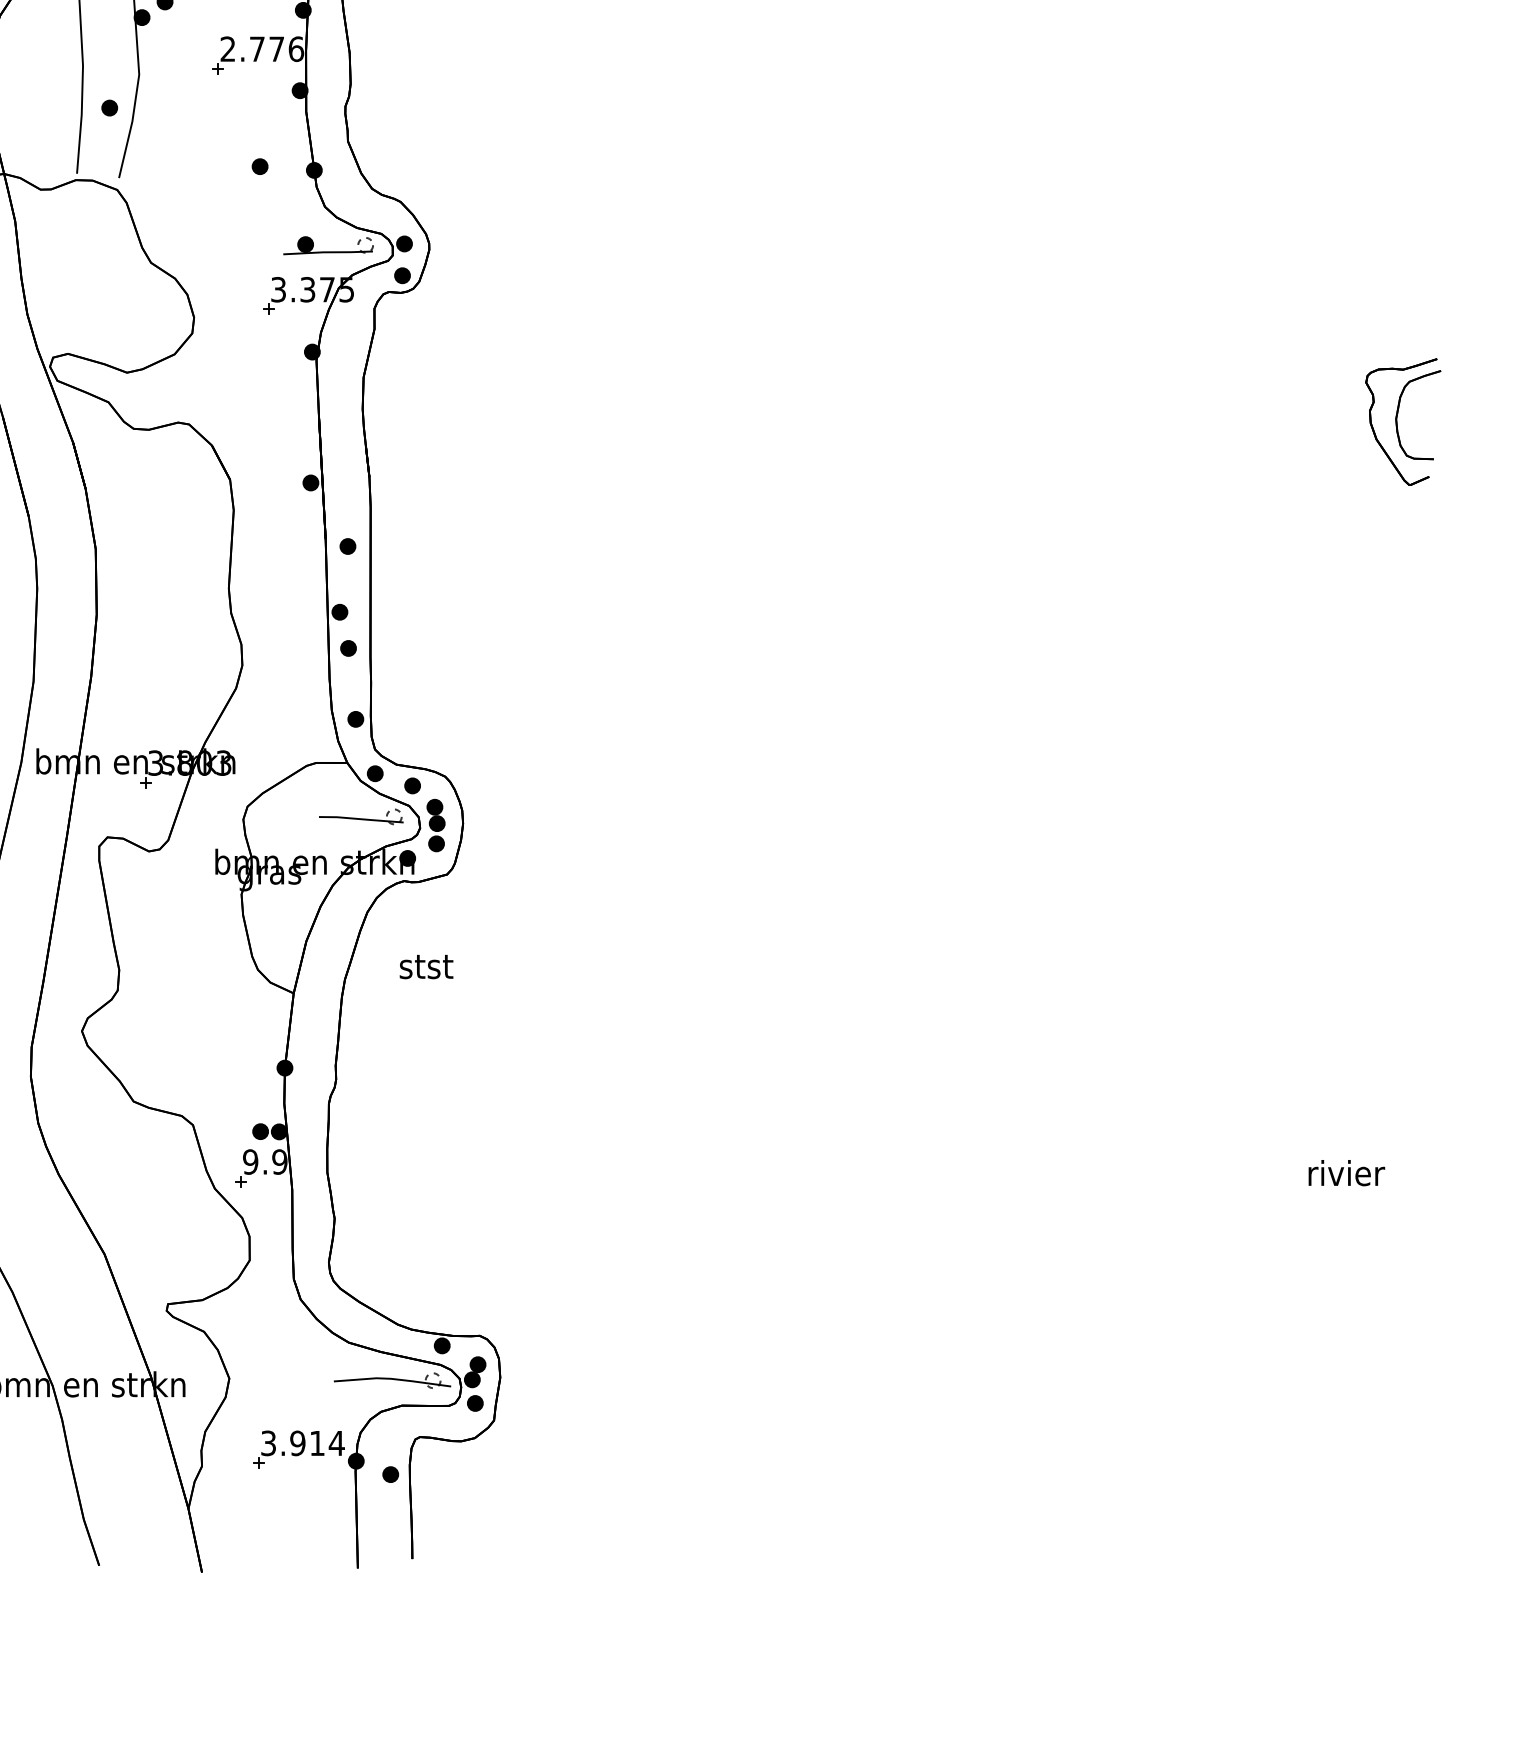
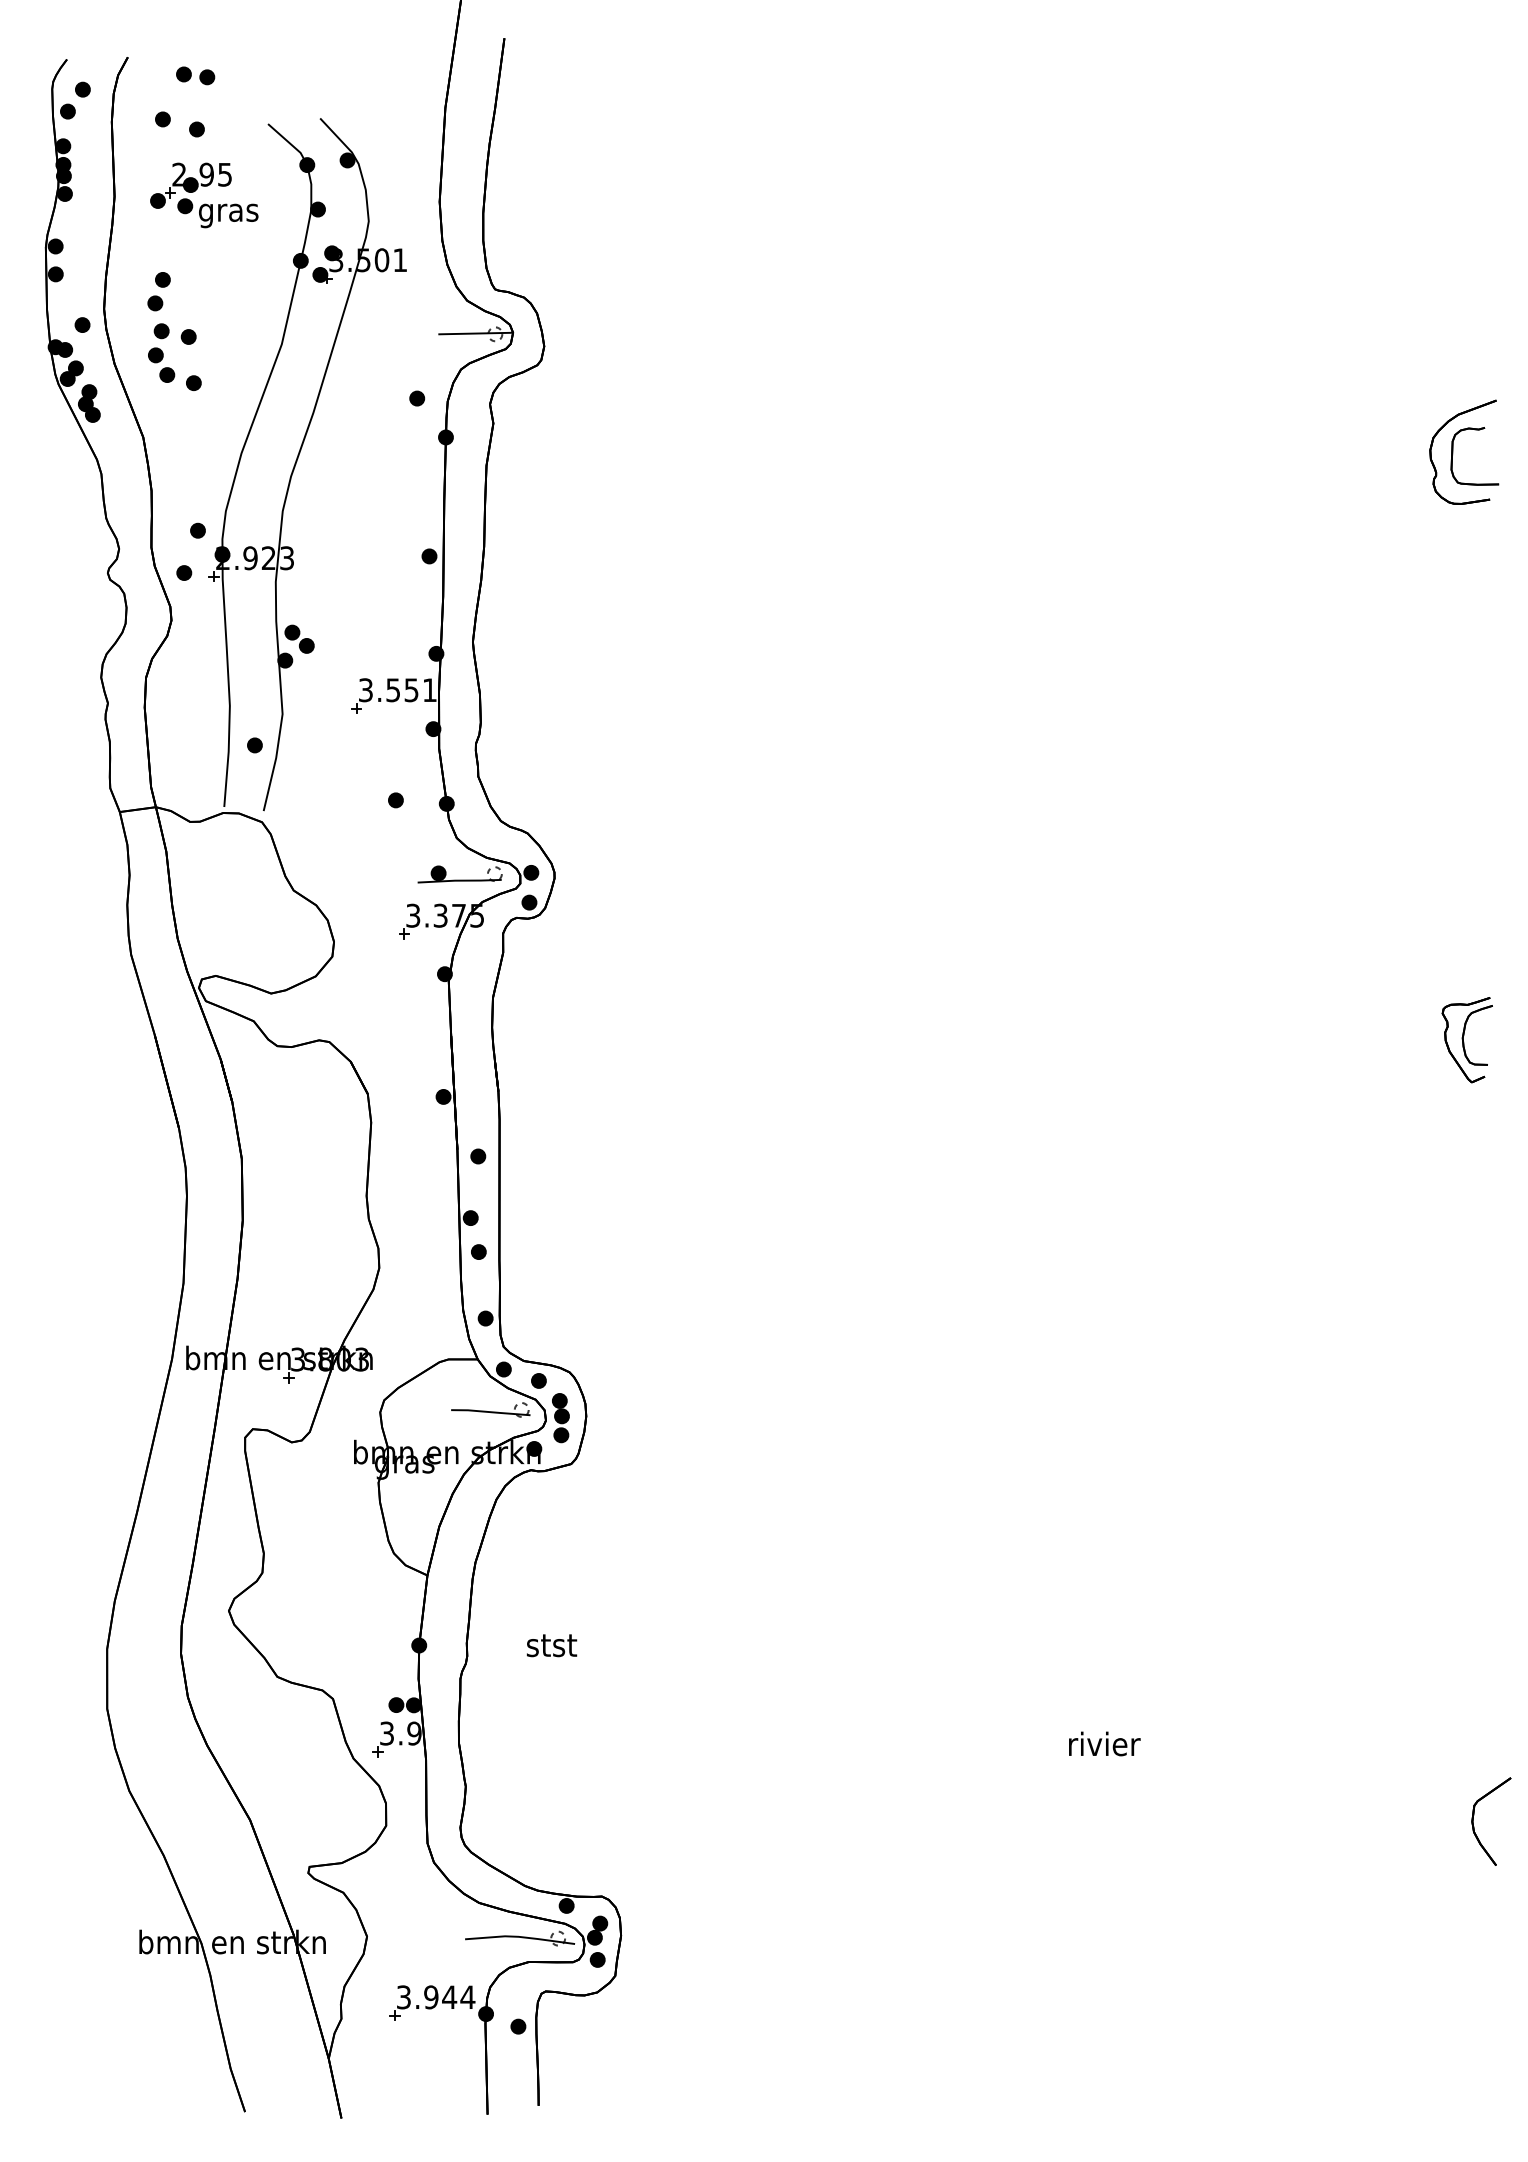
text: (262, 49) -> (398, 690), 2.776 -> 3.551
part: (1401, 422) -> (1466, 1040), size x0.71
text: (427, 966) -> (552, 1645), moved
text: (250, 1161) -> (386, 1733), 9.9 -> 3.9
text: (1346, 1172) -> (1104, 1743), moved
part: (1410, 1261) -> (1474, 1826), added
text: (317, 1442) -> (449, 1996), 3.914 -> 3.944

